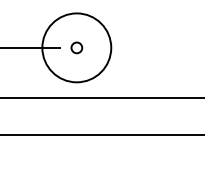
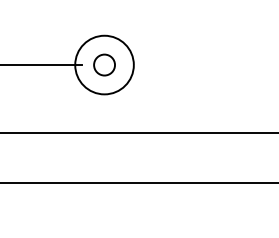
circle: (76, 47) -> (104, 64), size x0.62
circle: (76, 47) -> (104, 64), size x1.43

